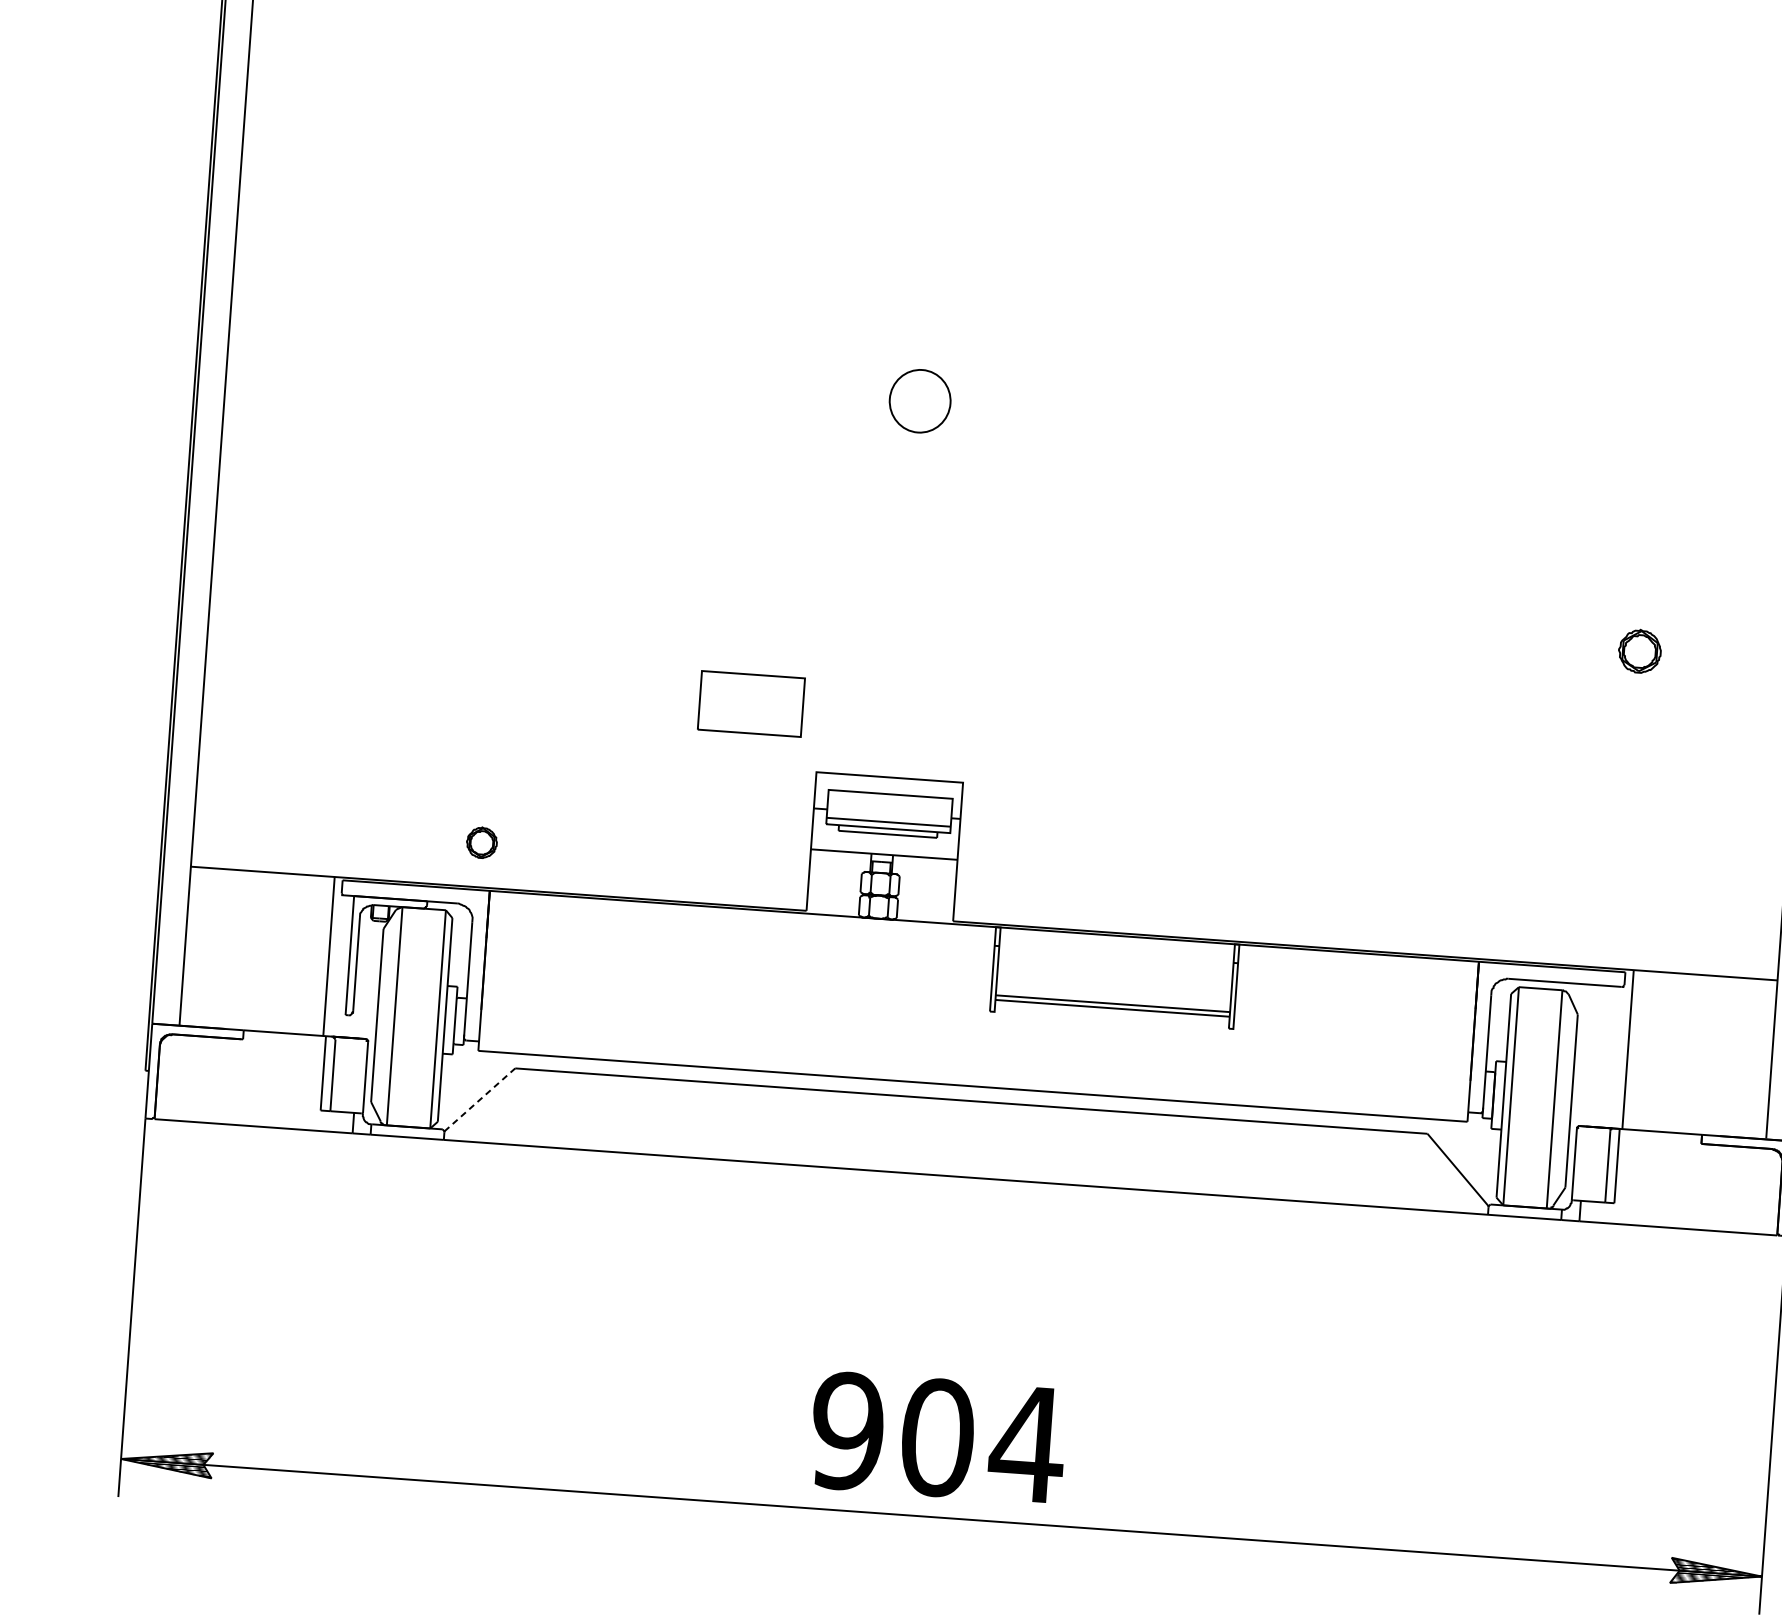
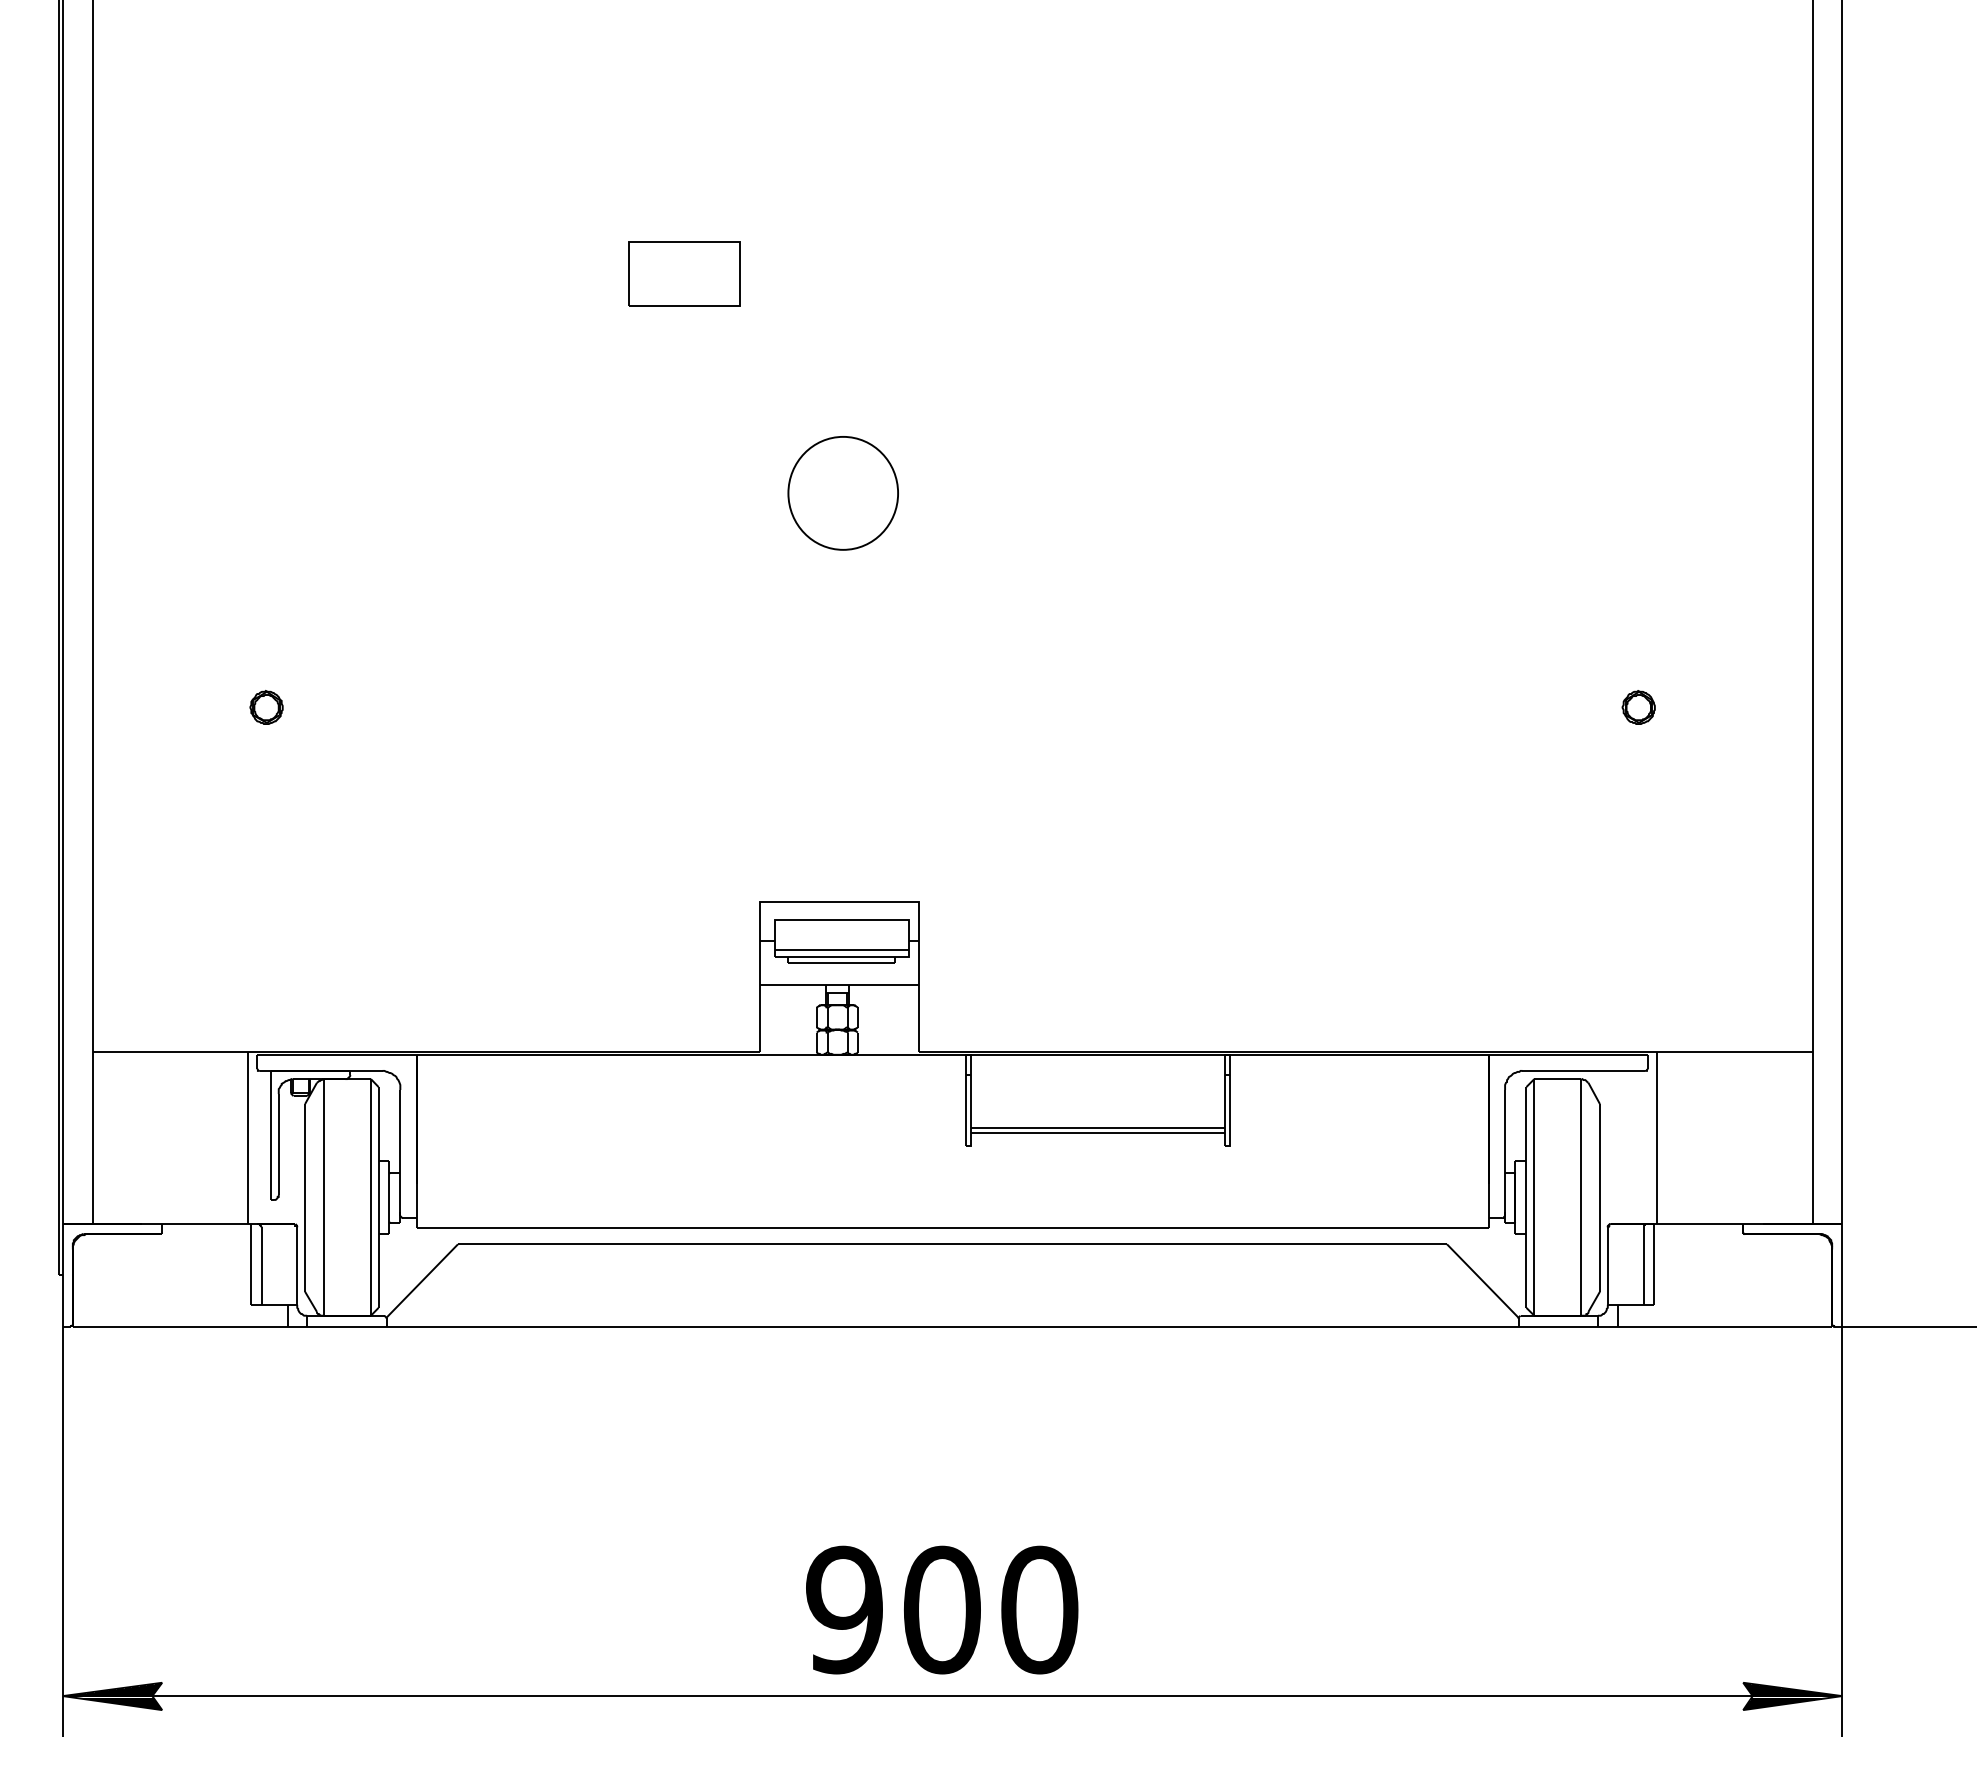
part: (919, 401) -> (842, 493), size x1.67
part: (1639, 651) -> (1638, 707), size x0.71
part: (751, 703) -> (684, 273), moved
part: (481, 842) -> (266, 707), moved
line: (480, 1099) -> (422, 1280), dashed -> solid
text: (1026, 1443) -> (1038, 1609), 904 -> 900

